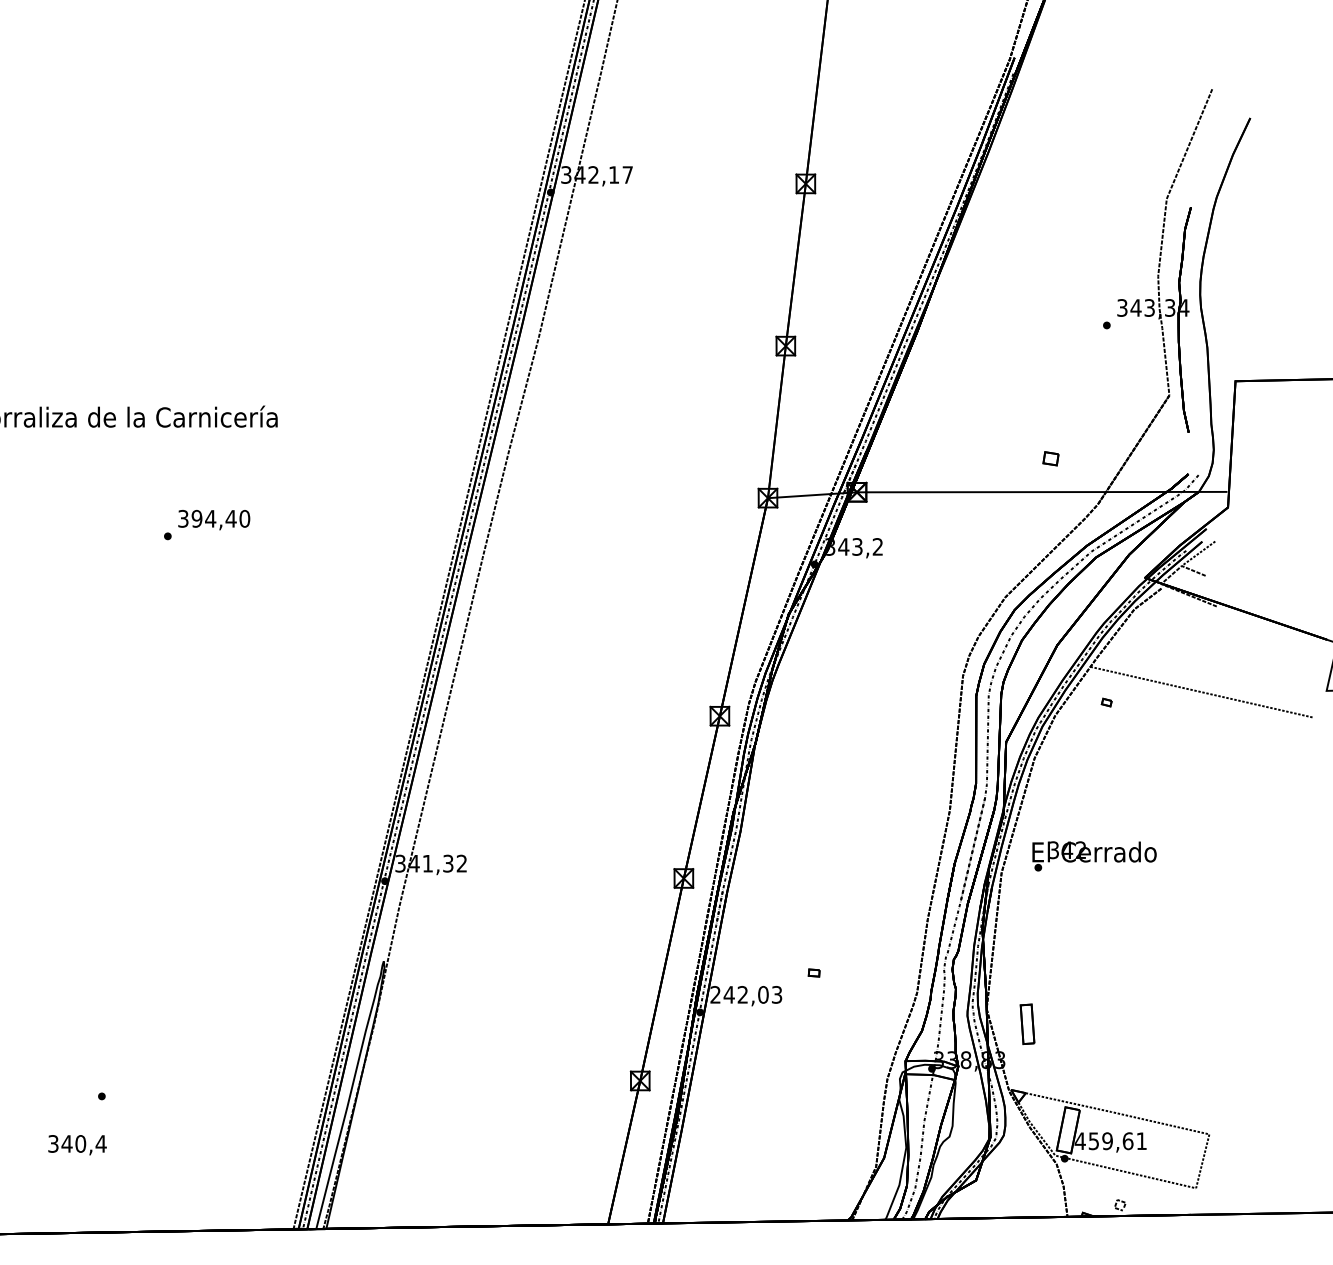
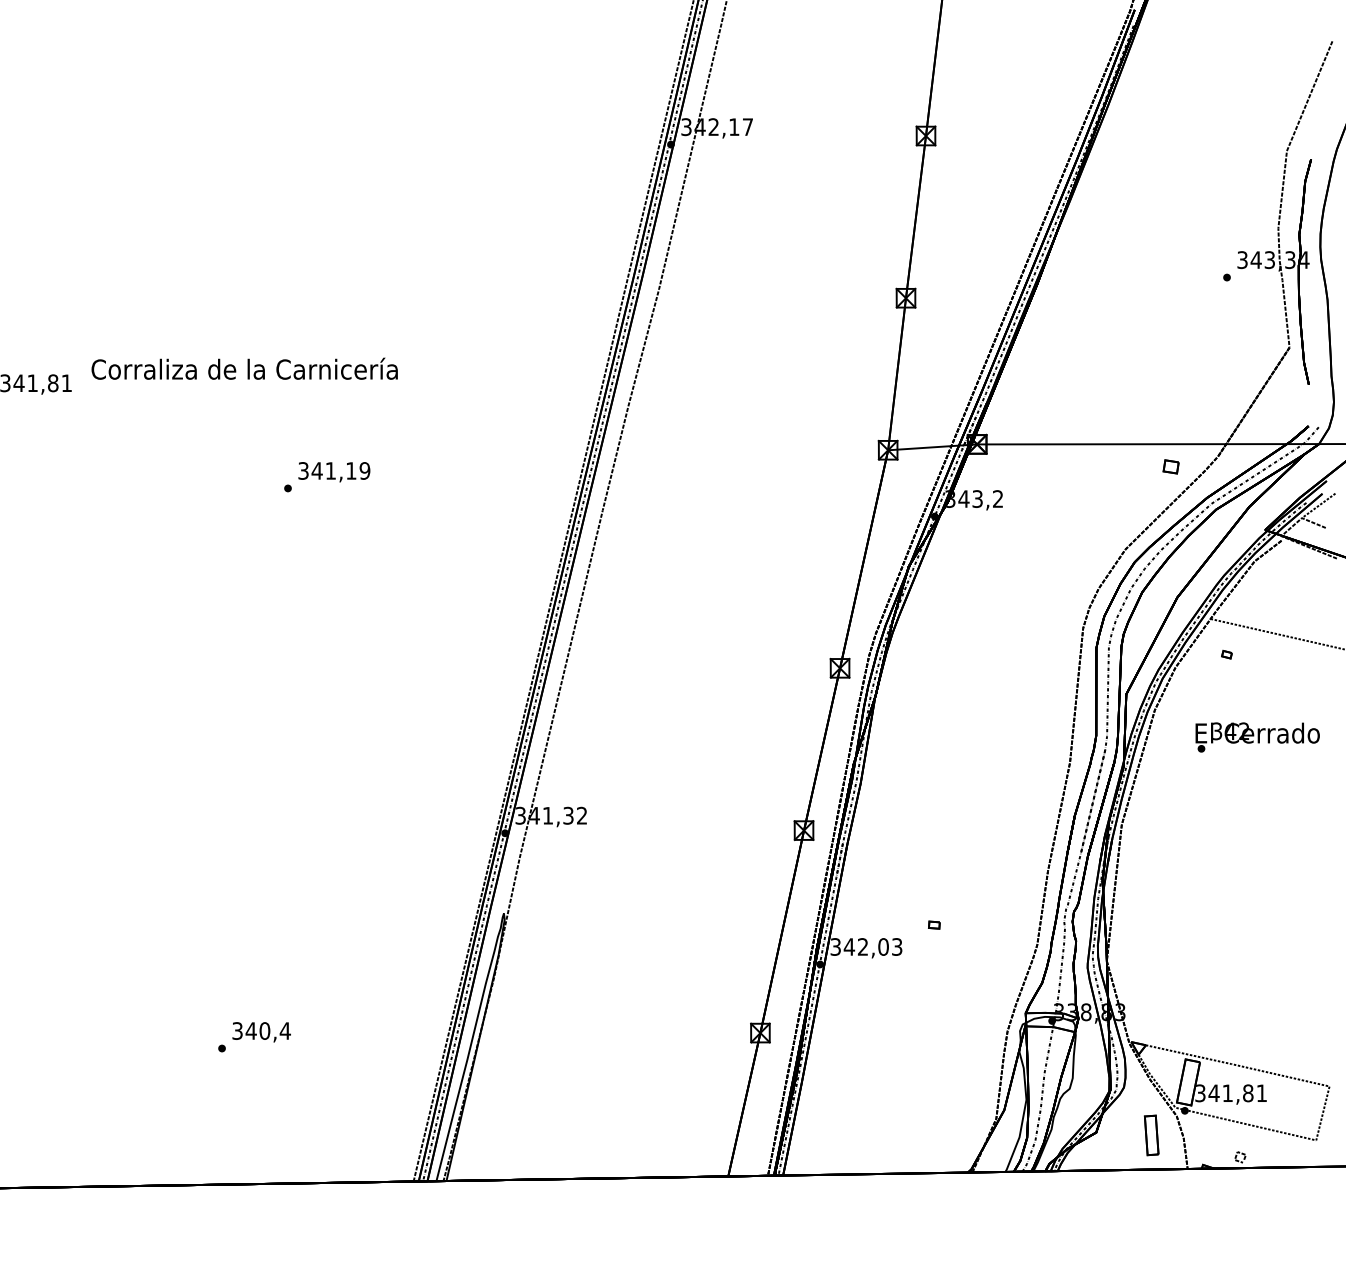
part: (1050, 458) -> (1170, 466), moved
text: (220, 518) -> (340, 470), 394,40 -> 341,19
text: (1094, 856) -> (1257, 737), moved
text: (715, 994) -> (835, 946), 242,03 -> 342,03
part: (1027, 1024) -> (1151, 1135), moved
text: (1103, 1141) -> (1223, 1093), 459,61 -> 341,81
text: (77, 1145) -> (261, 1032), moved

